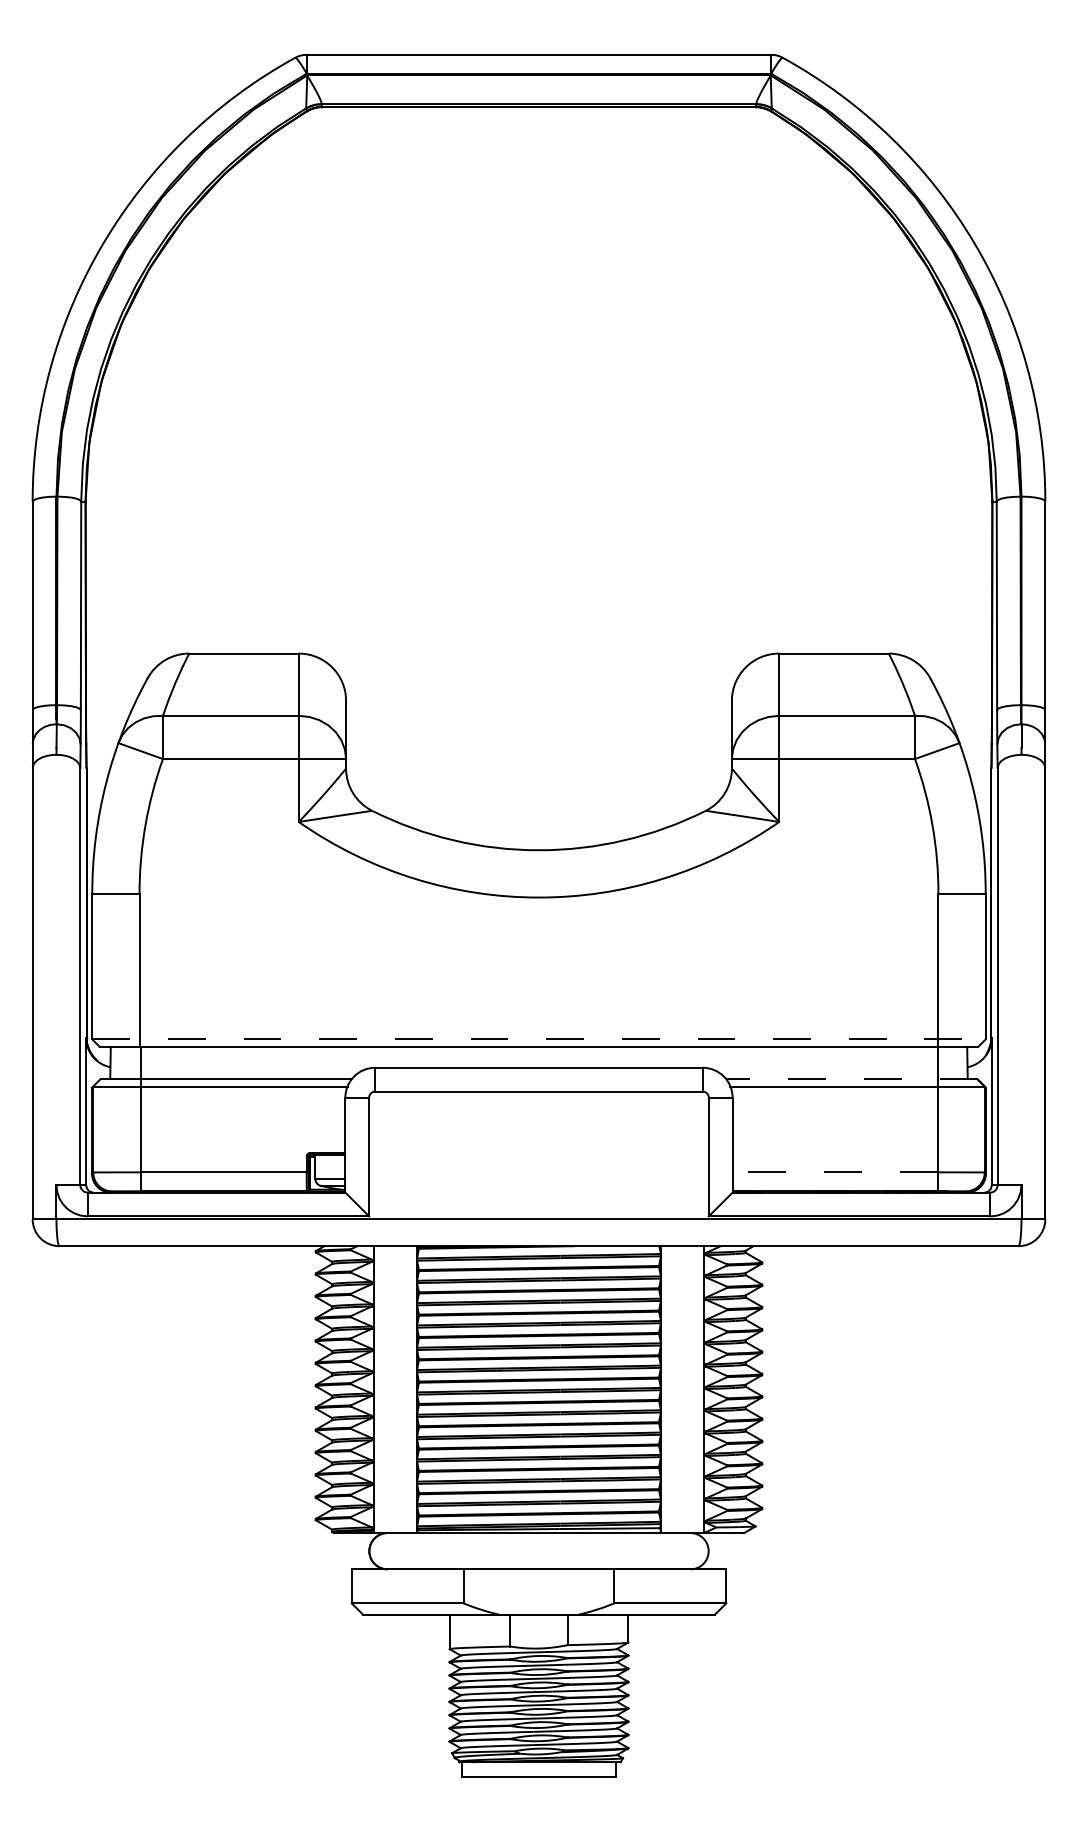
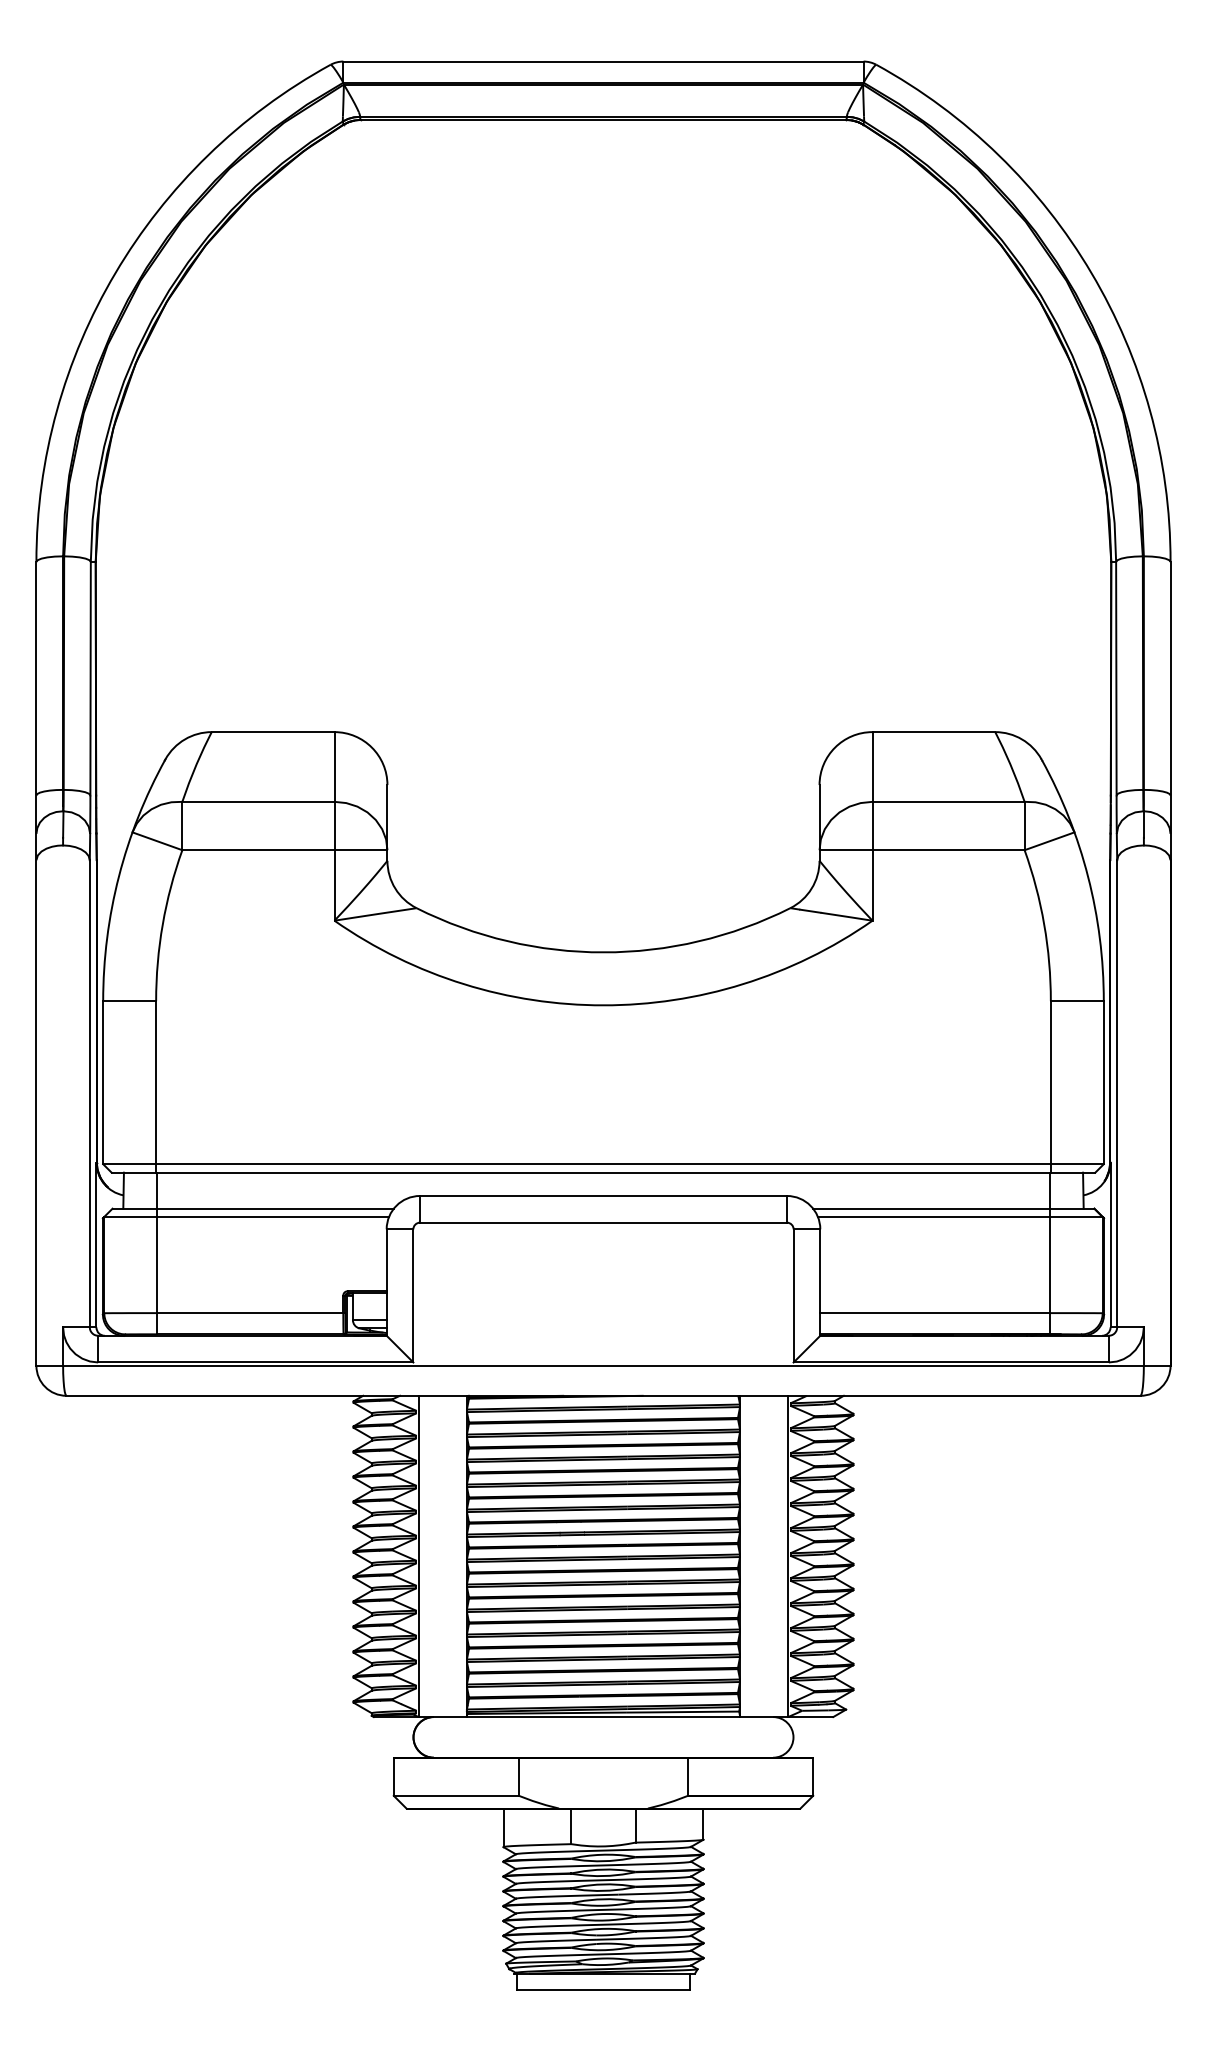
line: (539, 1039) -> (604, 1164), dashed -> solid
line: (851, 1078) -> (953, 1208), dashed -> solid
line: (835, 1172) -> (935, 1313), dashed -> solid

